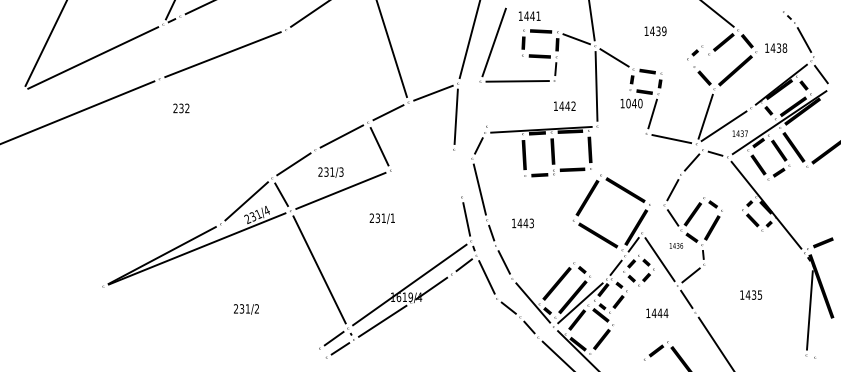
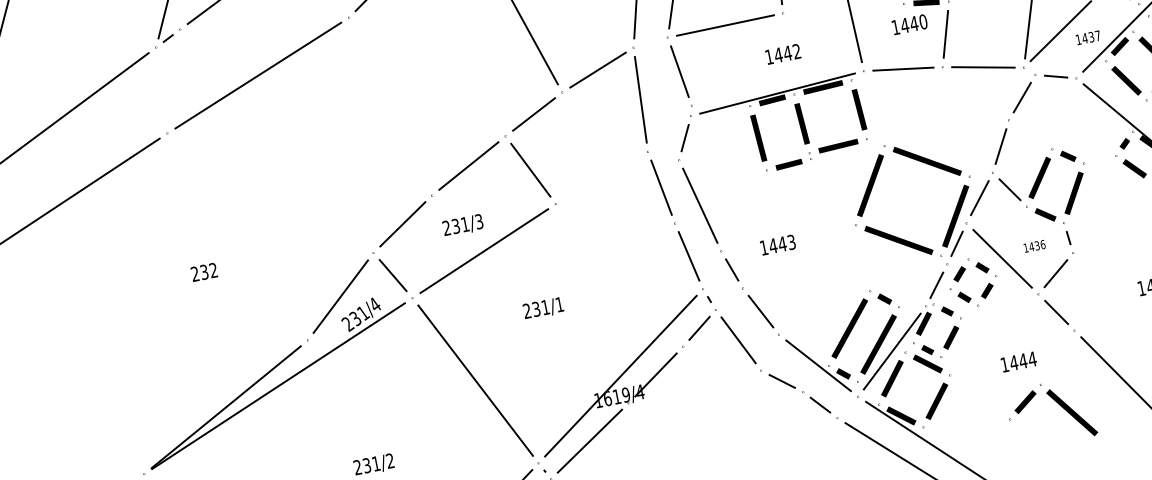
line: (483, 103) -> (679, 70), added
text: (628, 103) -> (904, 25), 1040 -> 1440
text: (564, 105) -> (782, 53), moved
text: (181, 108) -> (204, 272), moved
line: (621, 130) -> (902, 69), added
line: (458, 173) -> (661, 187), added
text: (381, 218) -> (542, 308), moved
line: (652, 218) -> (978, 197), added
text: (676, 245) -> (1034, 245), moved
text: (657, 312) -> (1018, 360), moved

